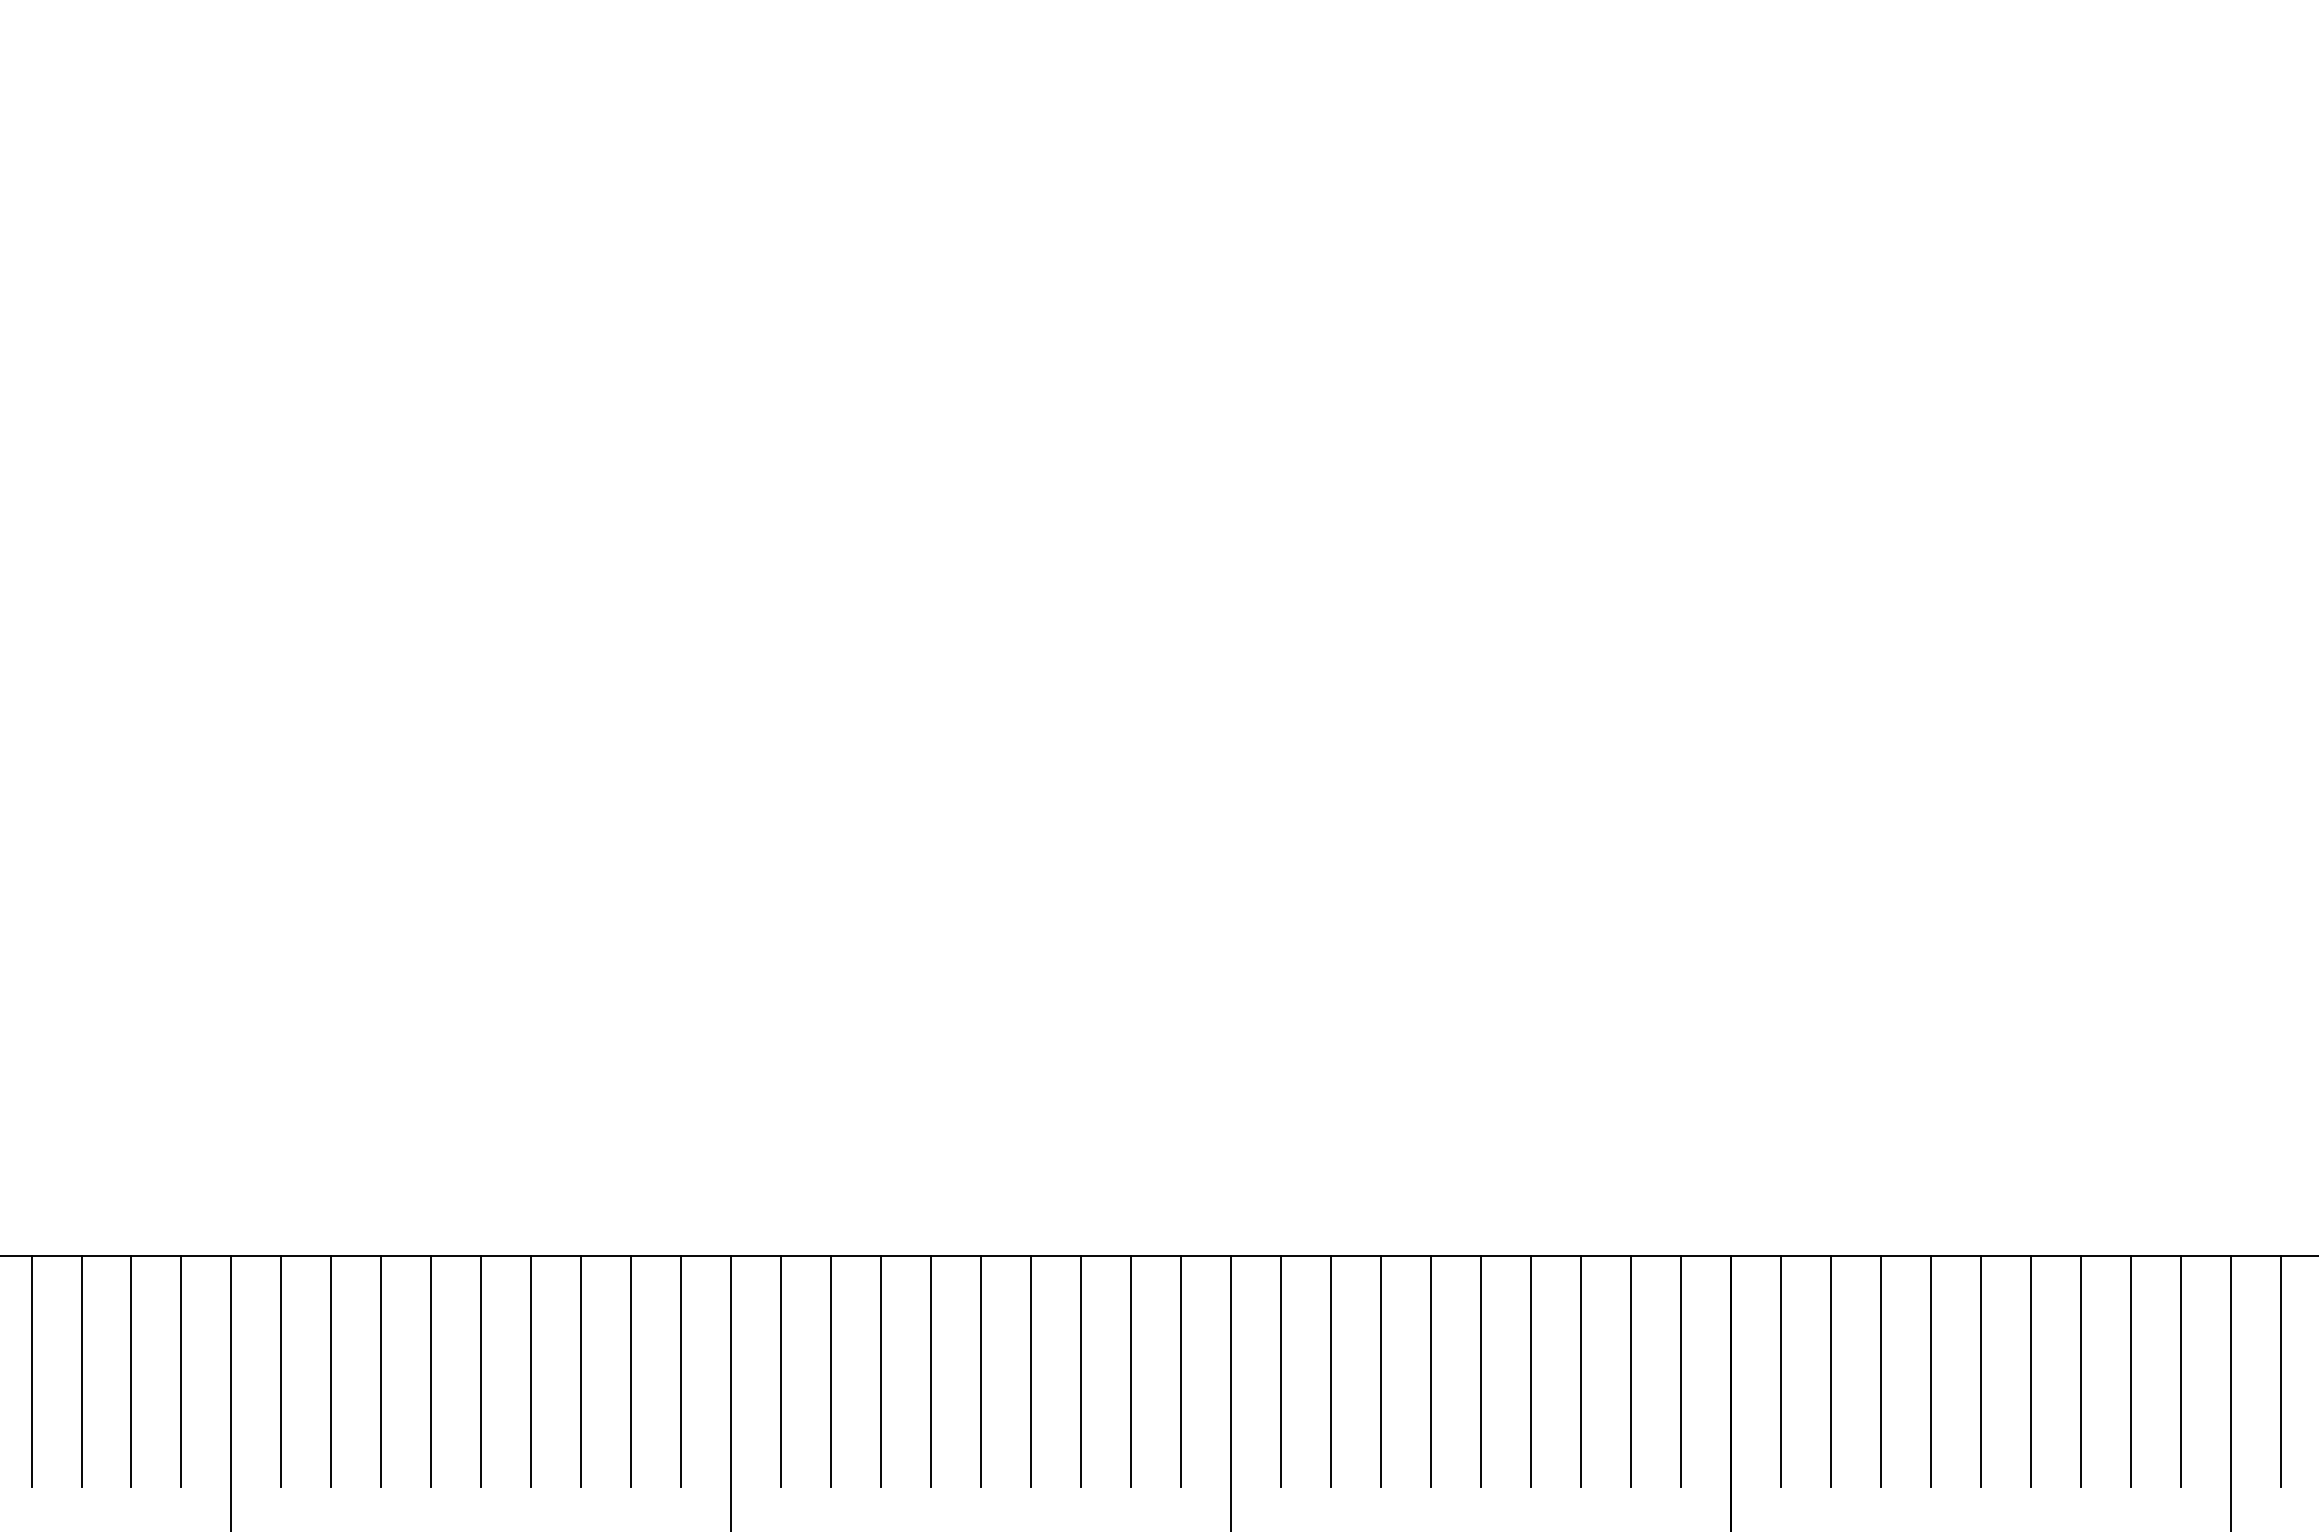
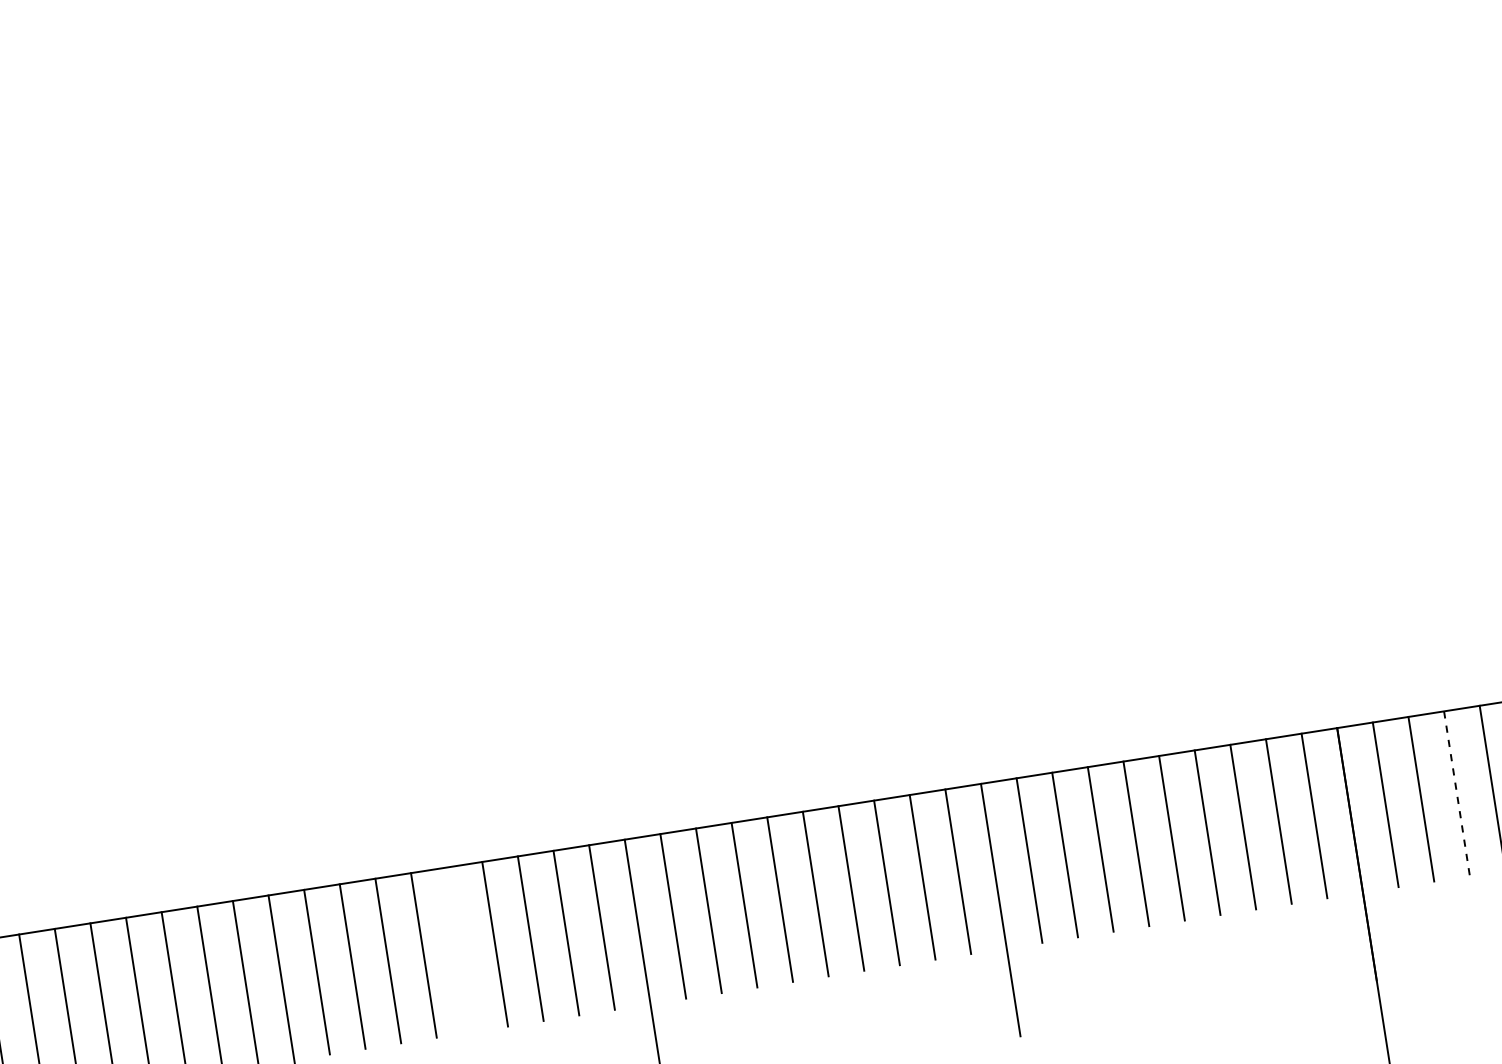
line: (481, 1371) -> (459, 949), removed
line: (1881, 1372) -> (1457, 794), solid -> dashed

